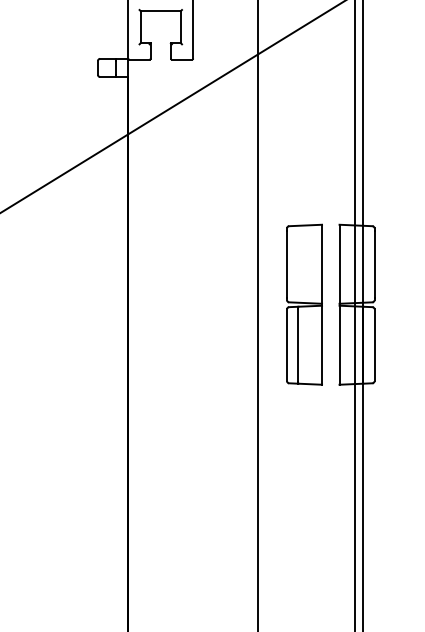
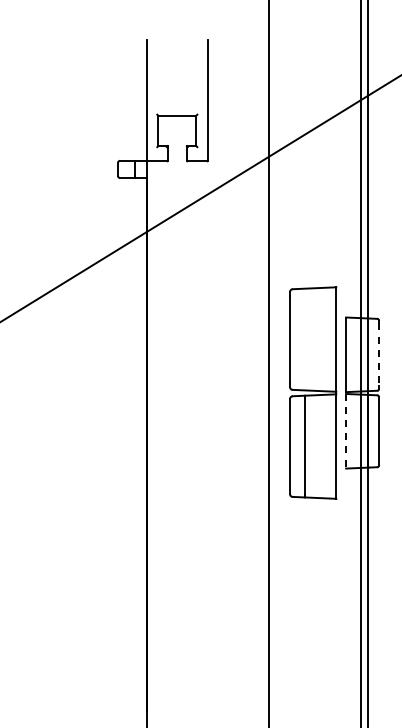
line: (374, 264) -> (379, 355), solid -> dashed
part: (303, 304) -> (312, 392), size x1.4
line: (339, 345) -> (346, 431), solid -> dashed

